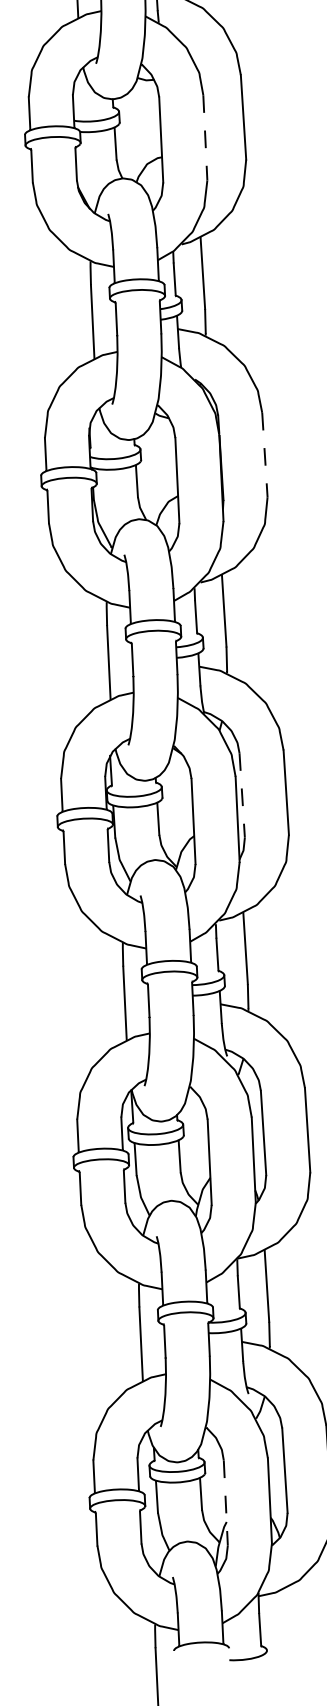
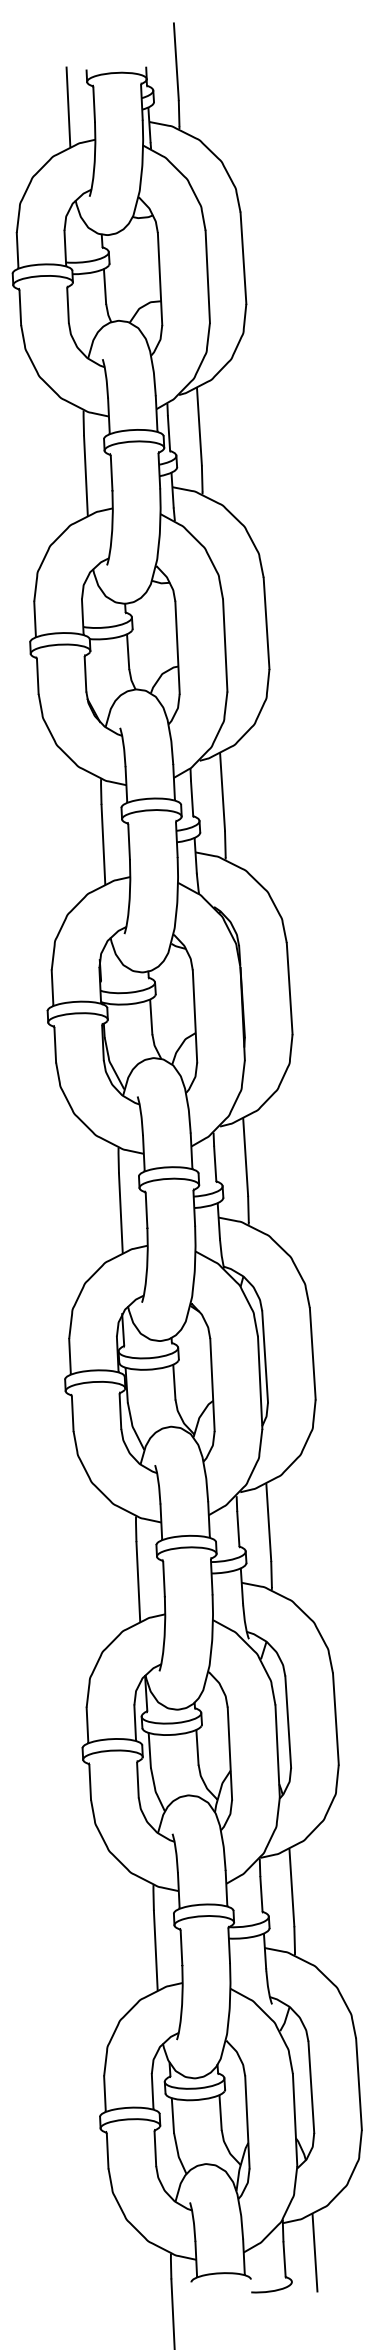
line: (205, 138) -> (225, 646), dashed -> solid
line: (264, 454) -> (289, 988), dashed -> solid
line: (242, 795) -> (265, 1356), dashed -> solid
line: (225, 1503) -> (247, 2122), dashed -> solid
line: (287, 1623) -> (314, 2252), added

